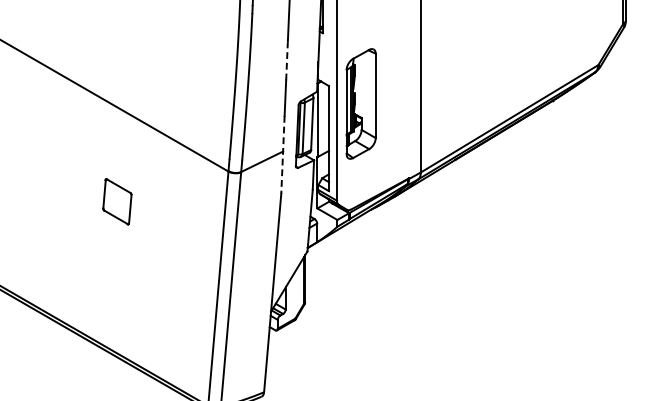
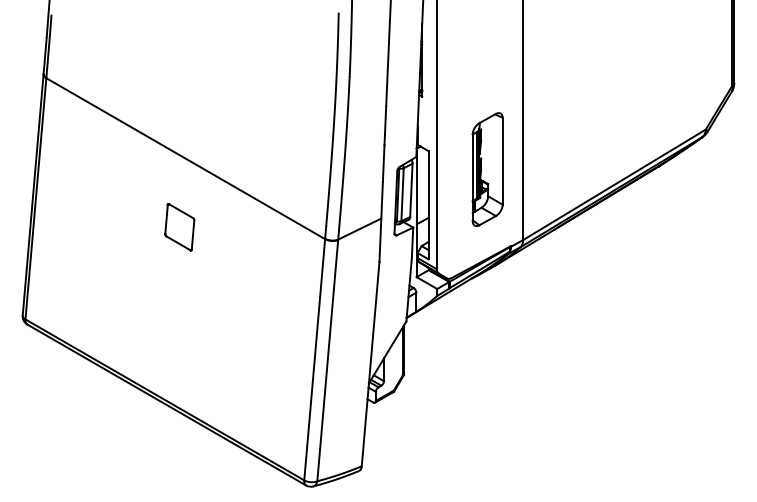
line: (287, 61) -> (385, 125), dashed -> solid
part: (360, 103) -> (487, 169), moved
line: (283, 155) -> (381, 222), dashed -> solid
part: (117, 202) -> (179, 227), moved

